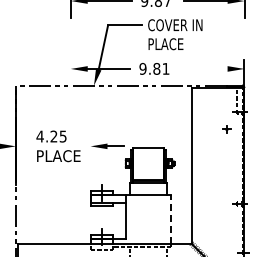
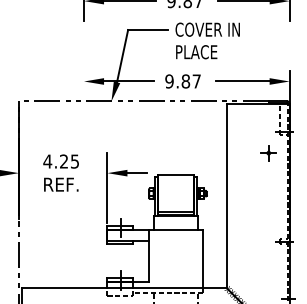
text: (165, 68) -> (196, 80), 9.81 -> 9.87
line: (204, 68) -> (242, 80), added
part: (226, 129) -> (268, 153), size x1.67
text: (59, 156) -> (70, 185), PLACE -> REF.
line: (90, 158) -> (107, 187), added
line: (171, 219) -> (203, 259), dashed -> solid

